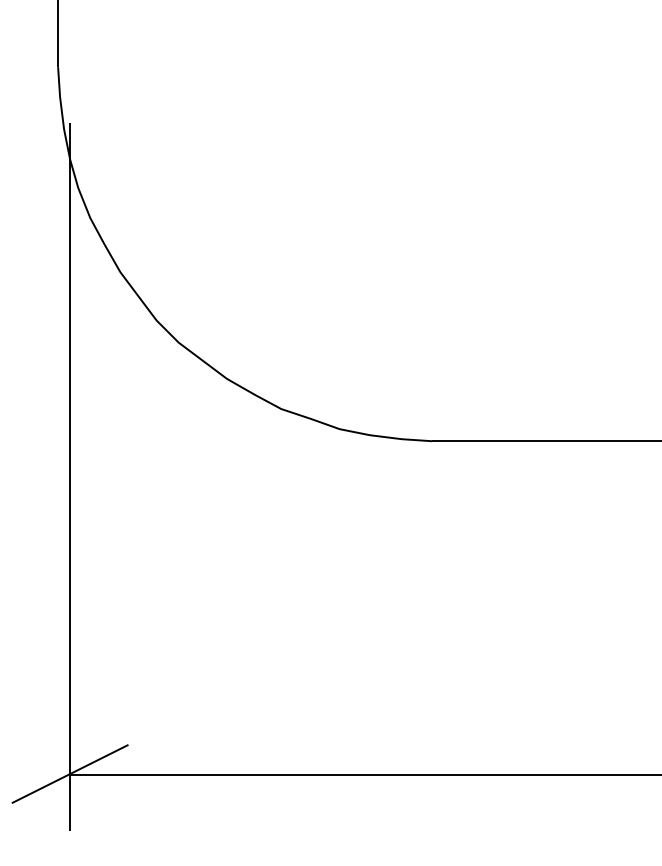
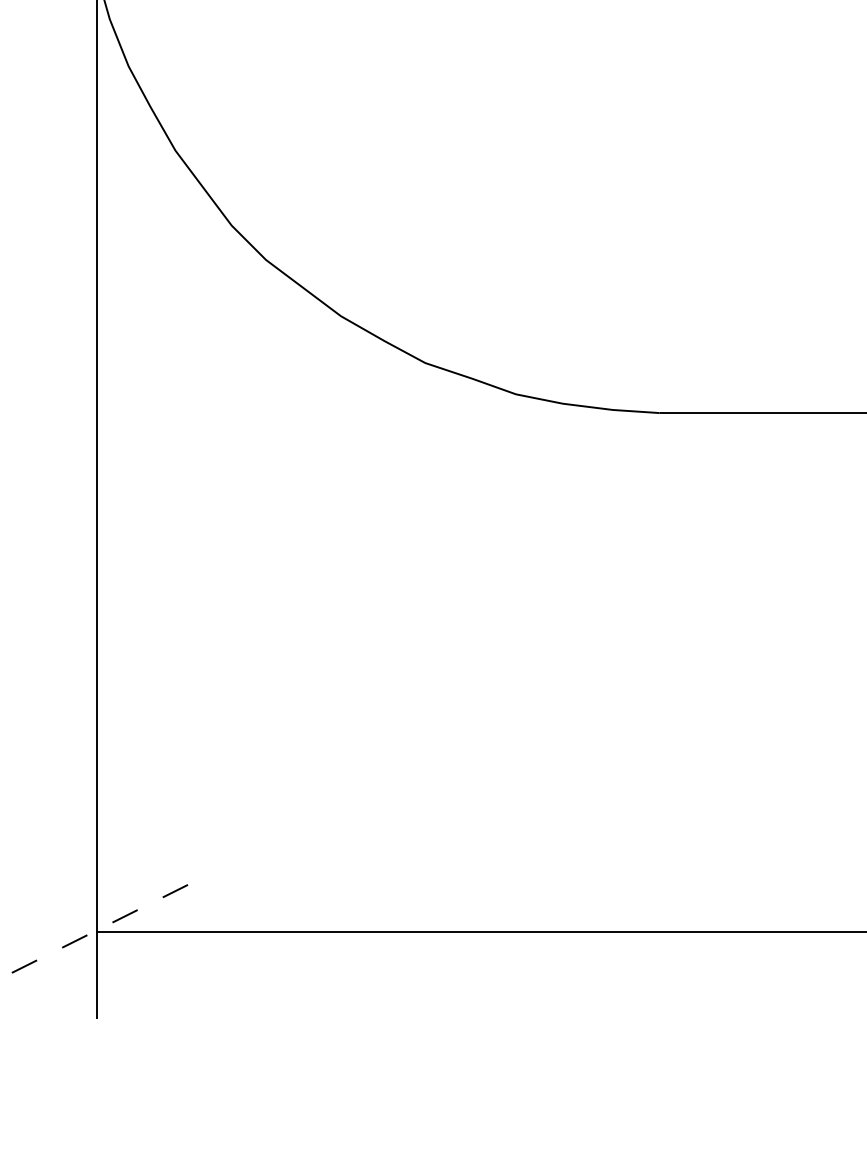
line: (69, 774) -> (96, 930), solid -> dashed

